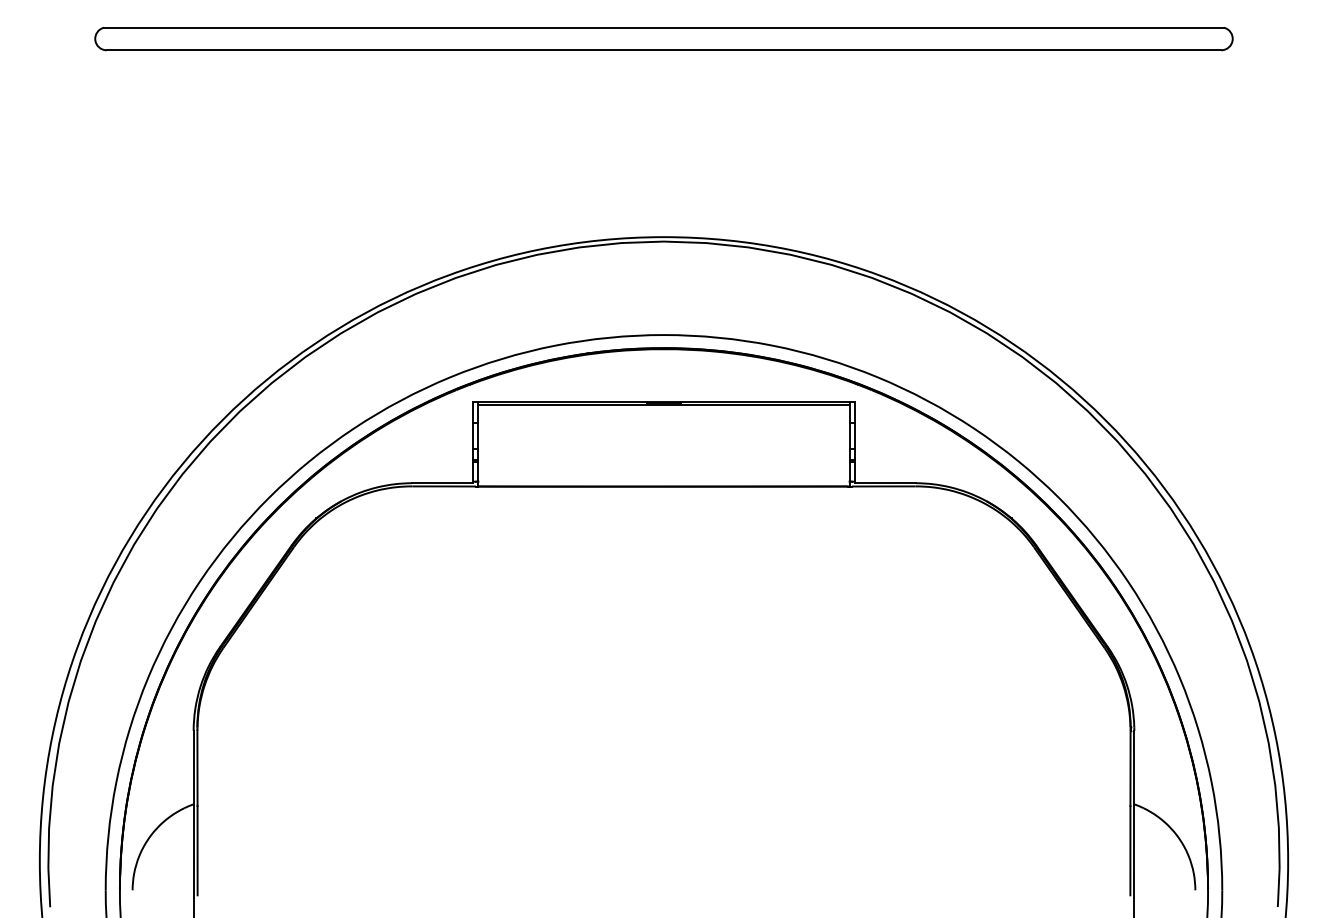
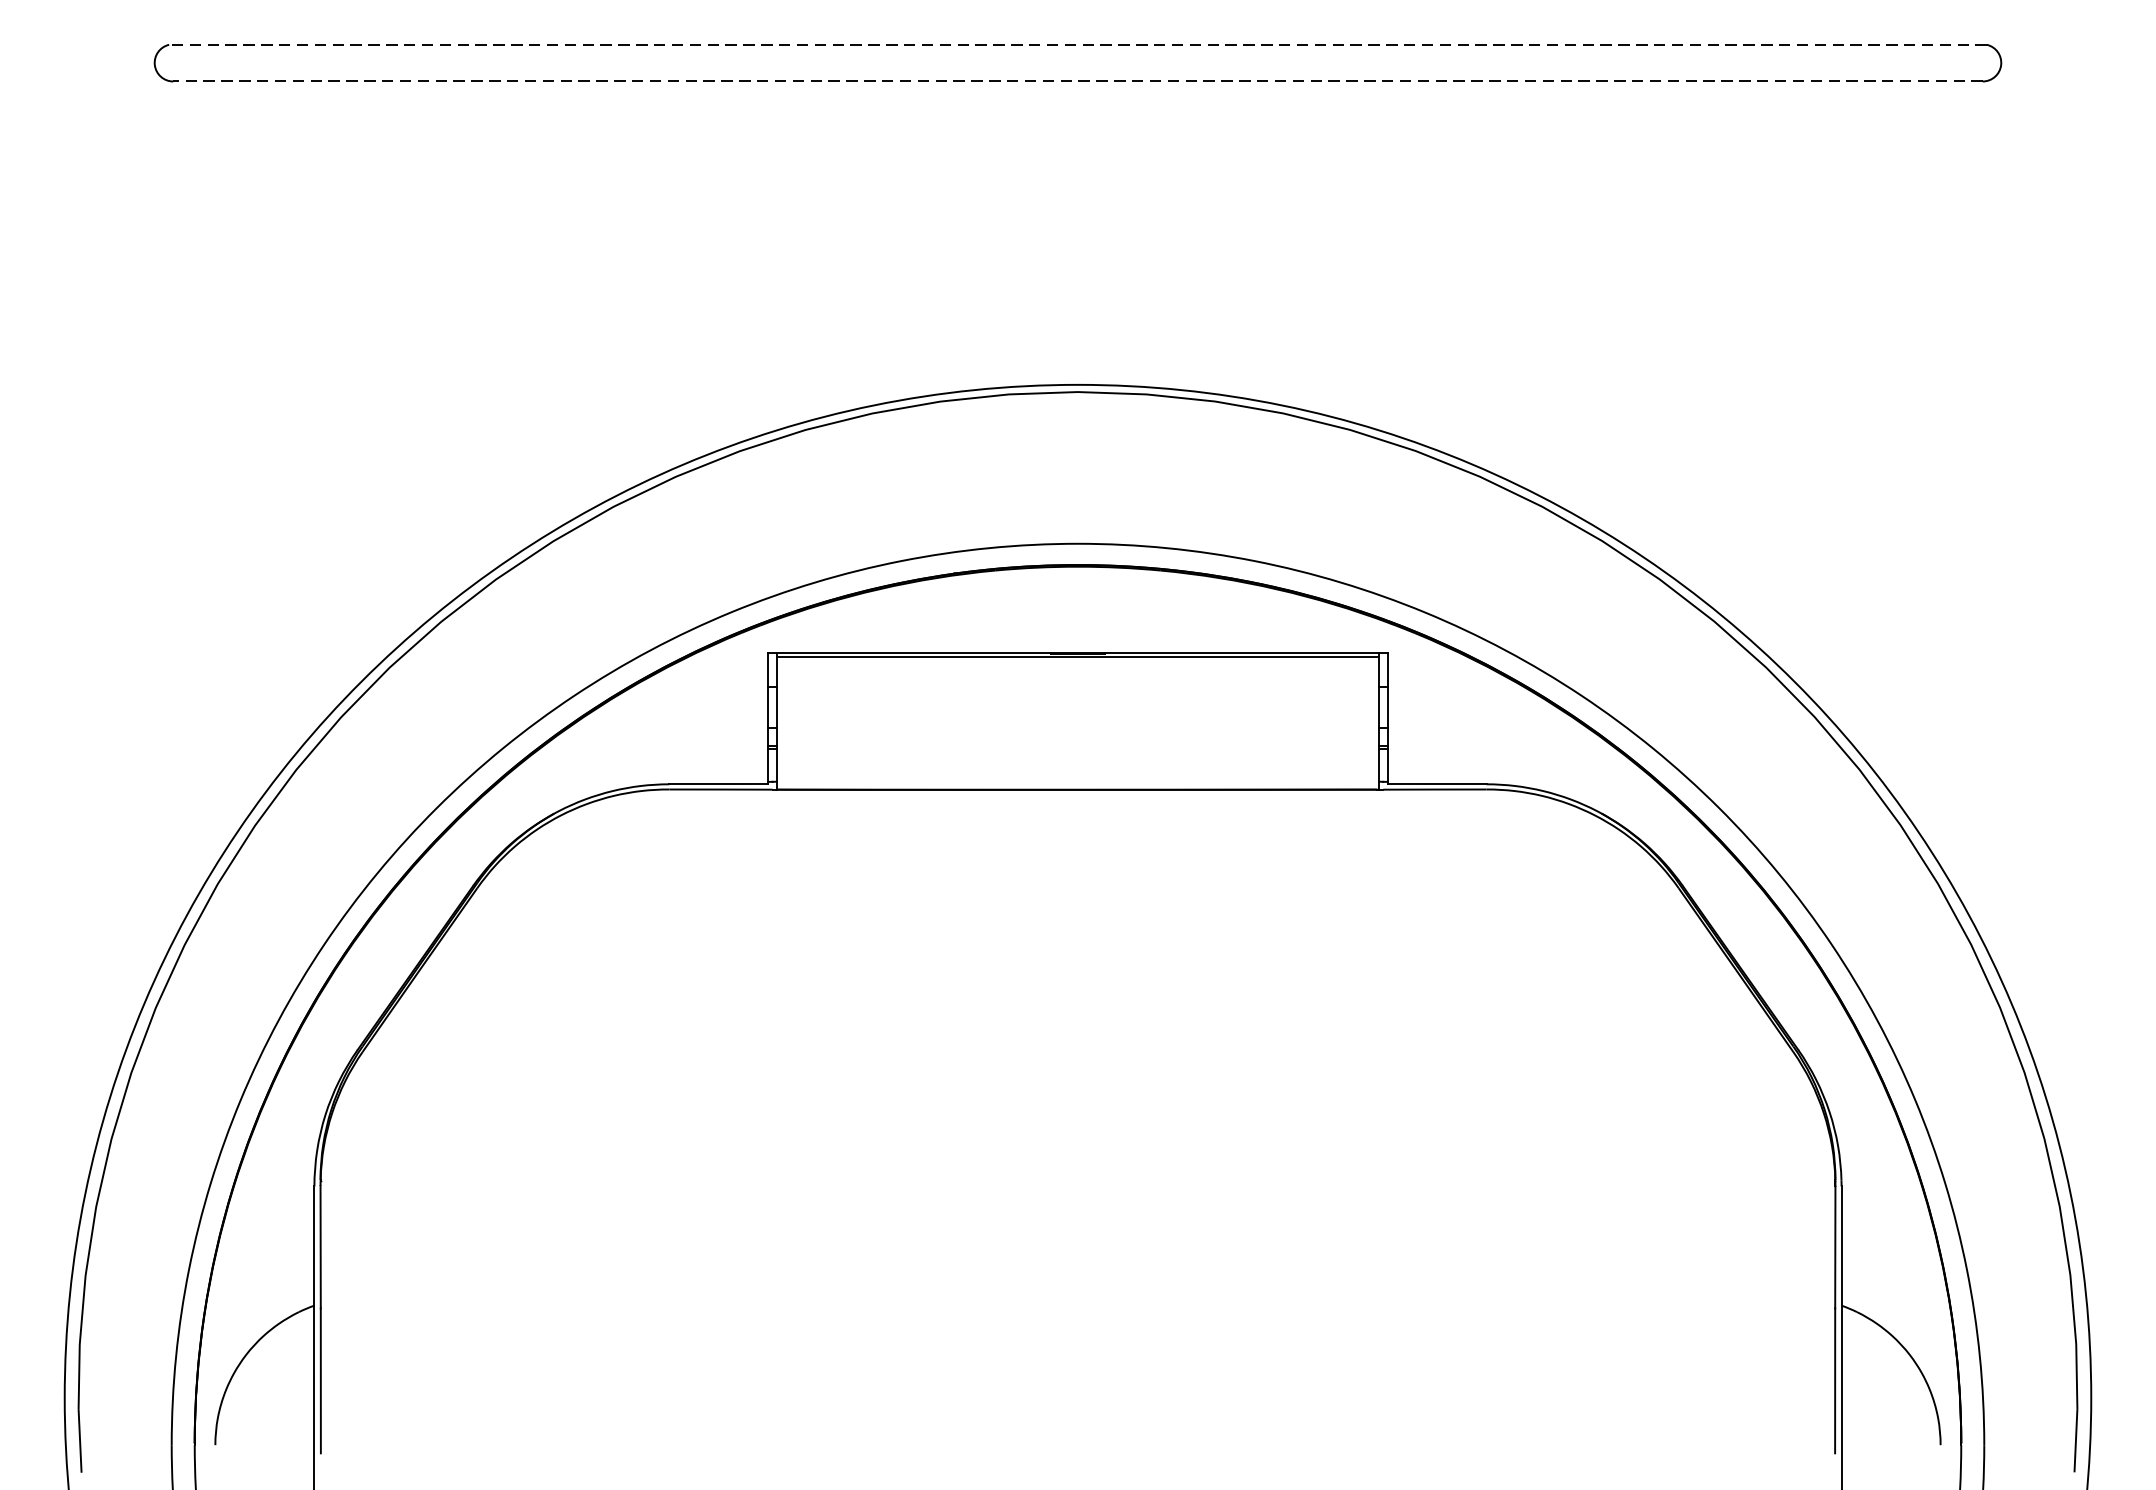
line: (664, 27) -> (1078, 44), solid -> dashed
line: (663, 50) -> (1077, 81), solid -> dashed

